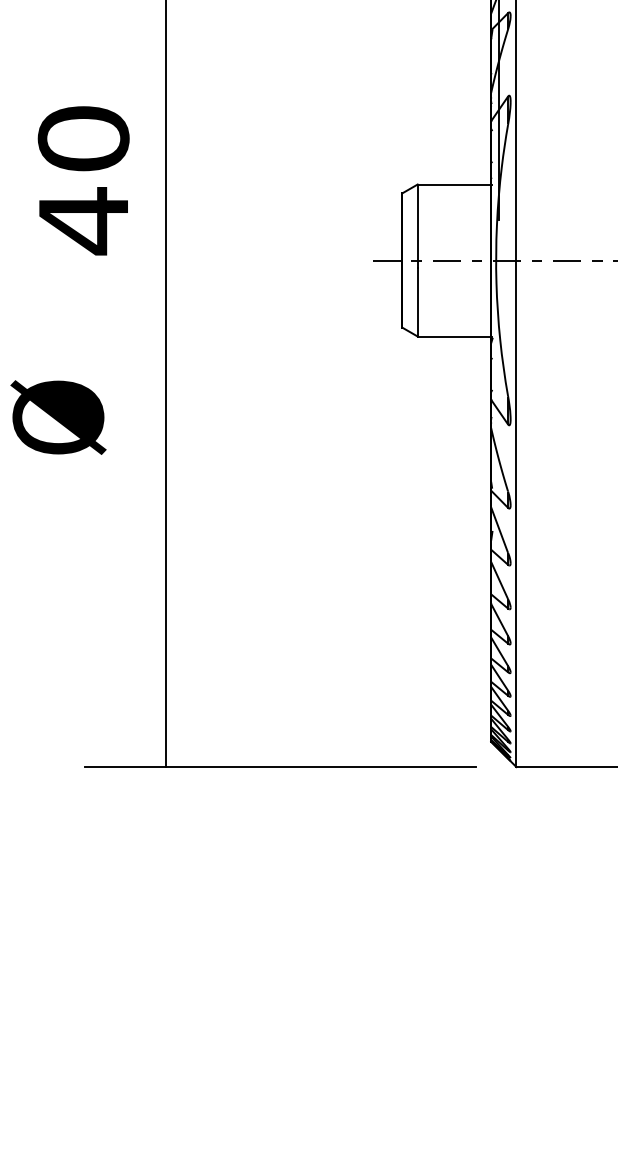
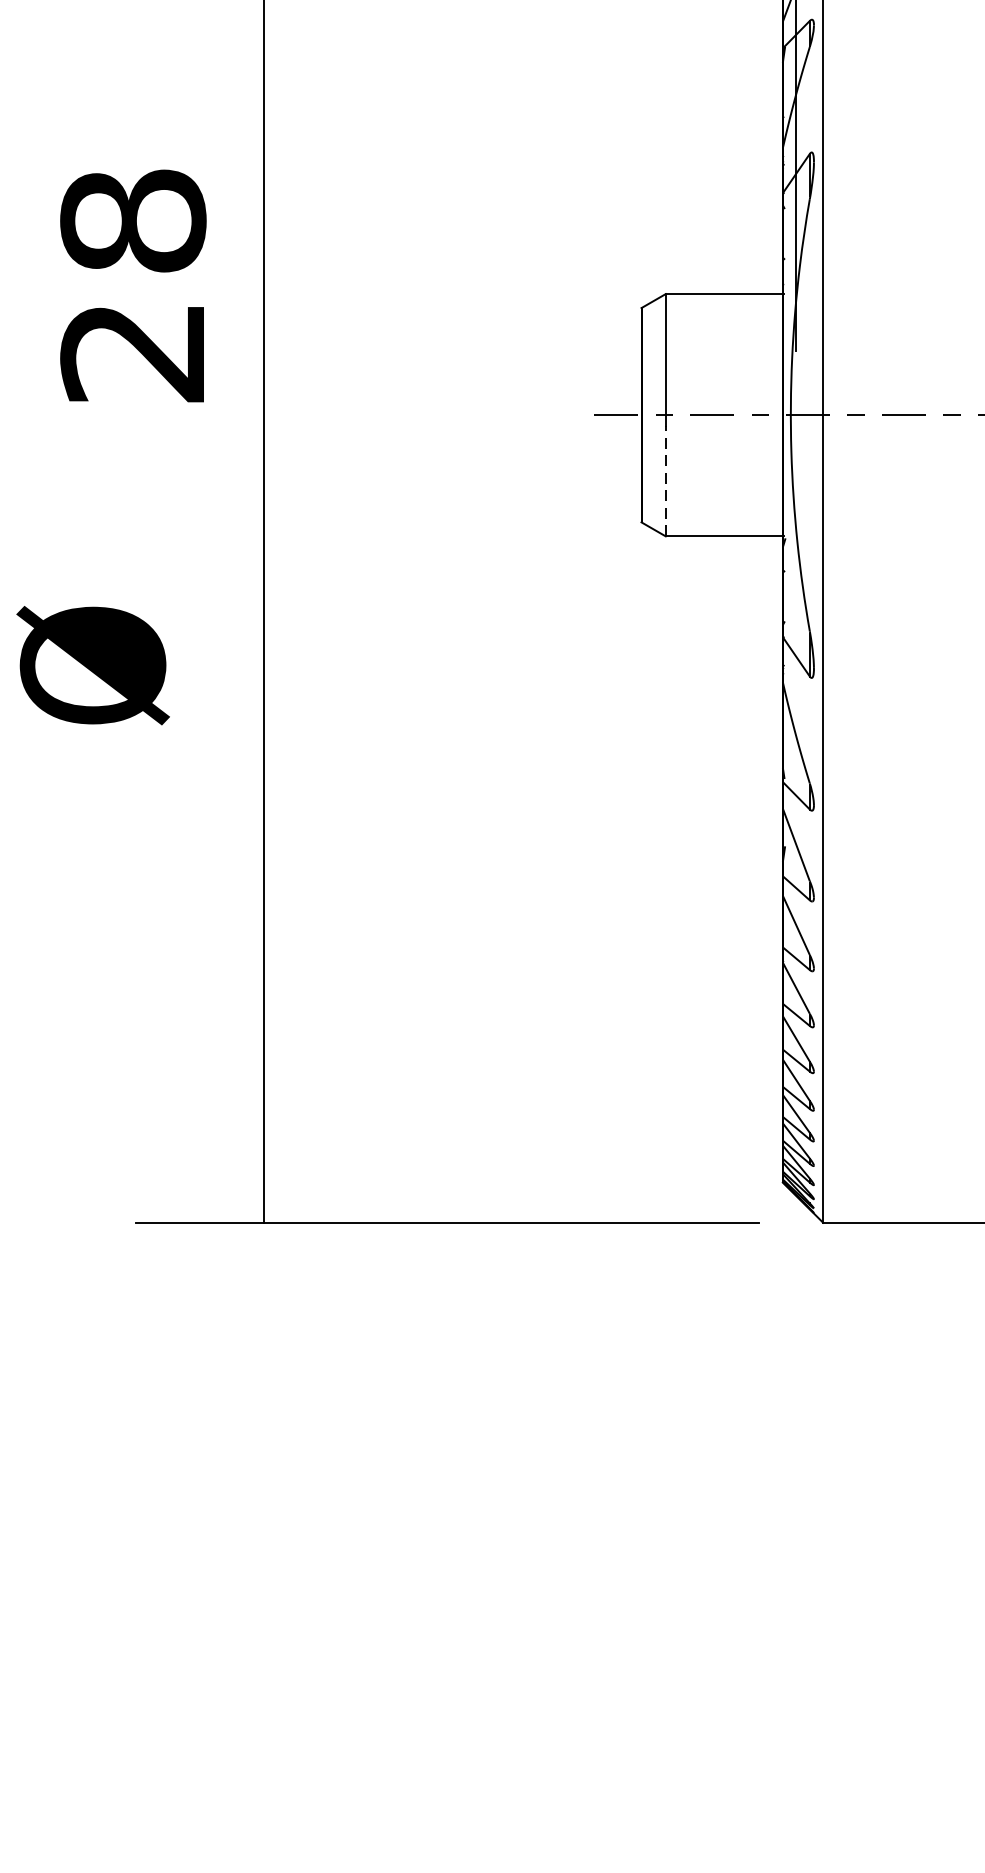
text: (83, 180) -> (133, 287), 40 -> 28
line: (417, 301) -> (665, 480), solid -> dashed

